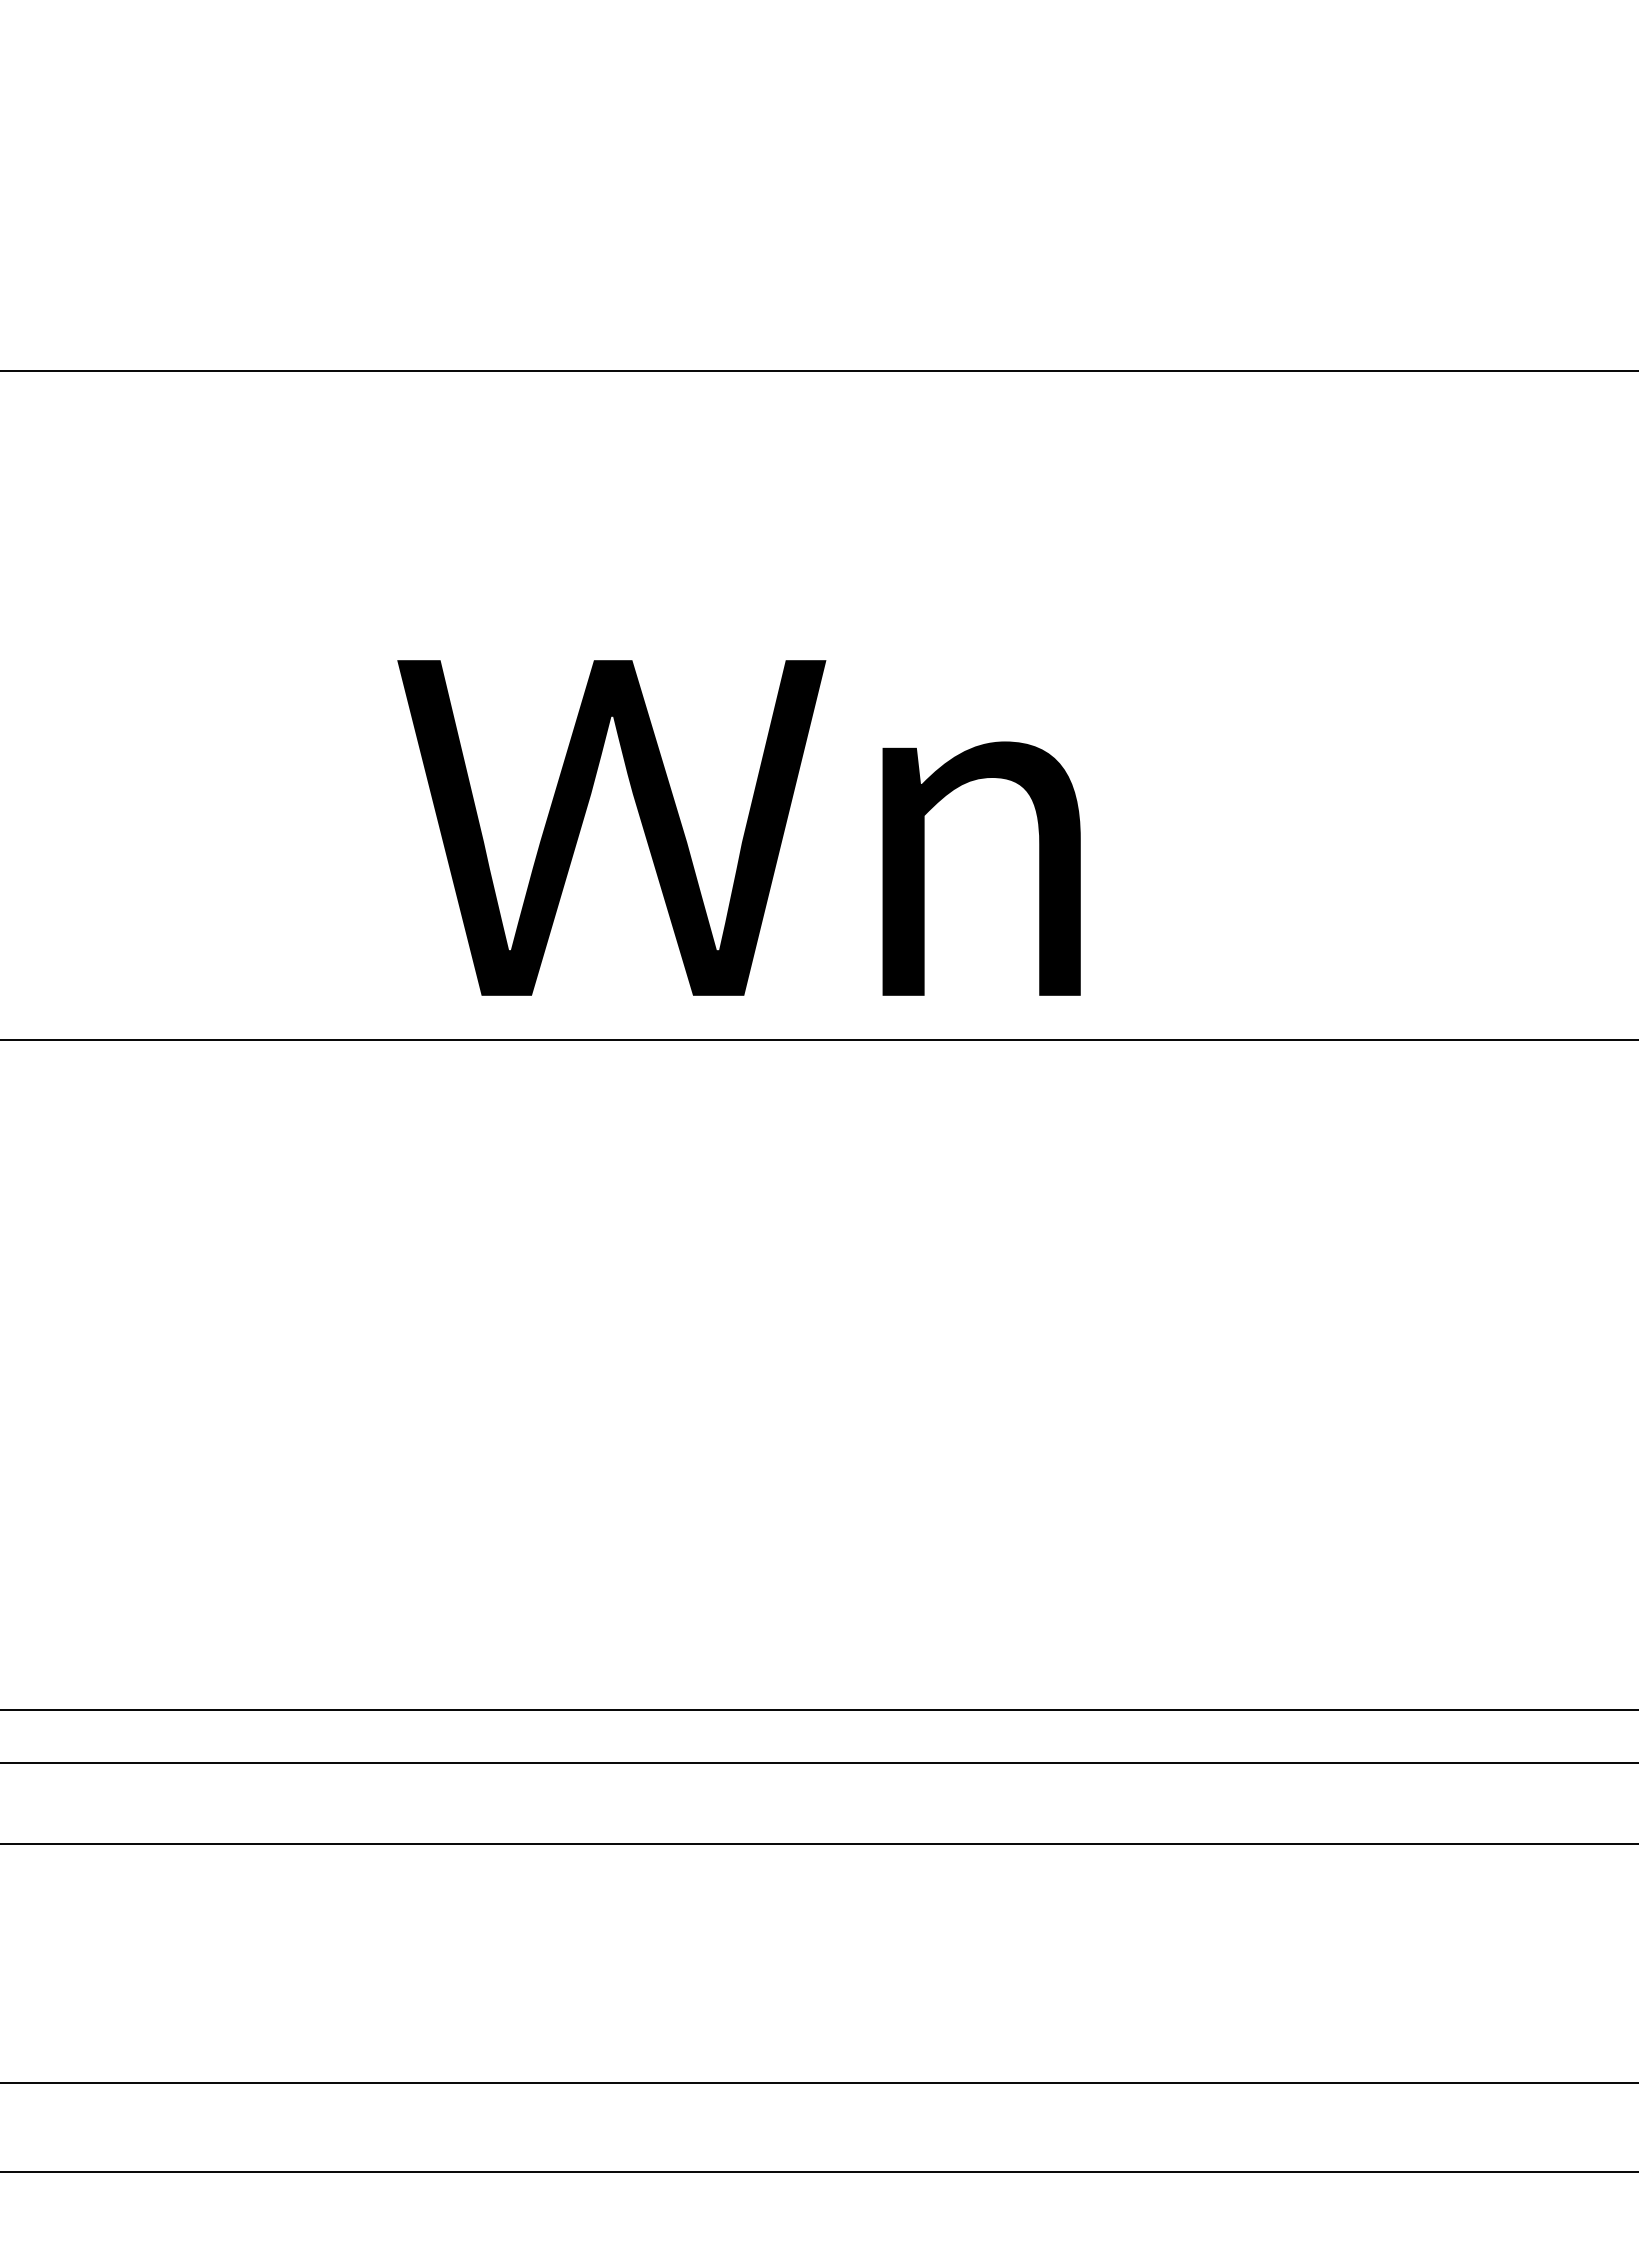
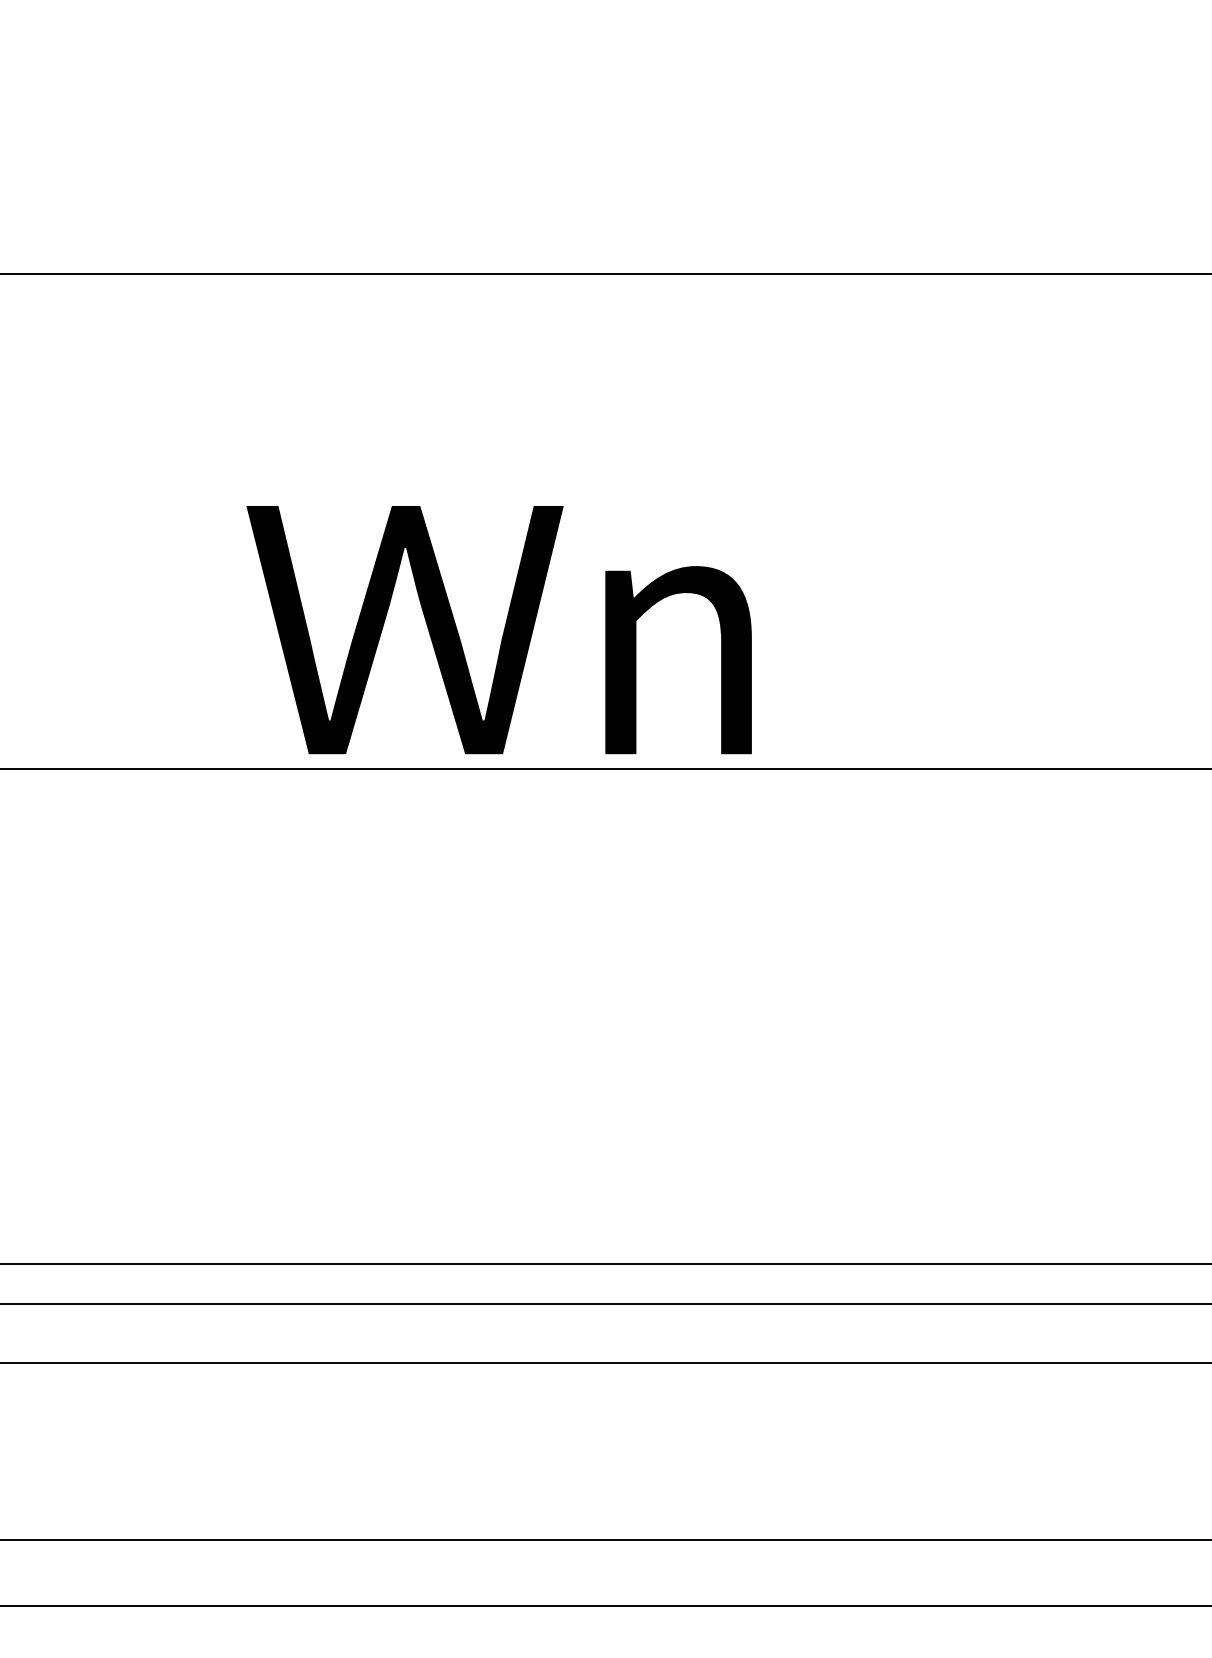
text: (738, 827) -> (498, 629), moved

